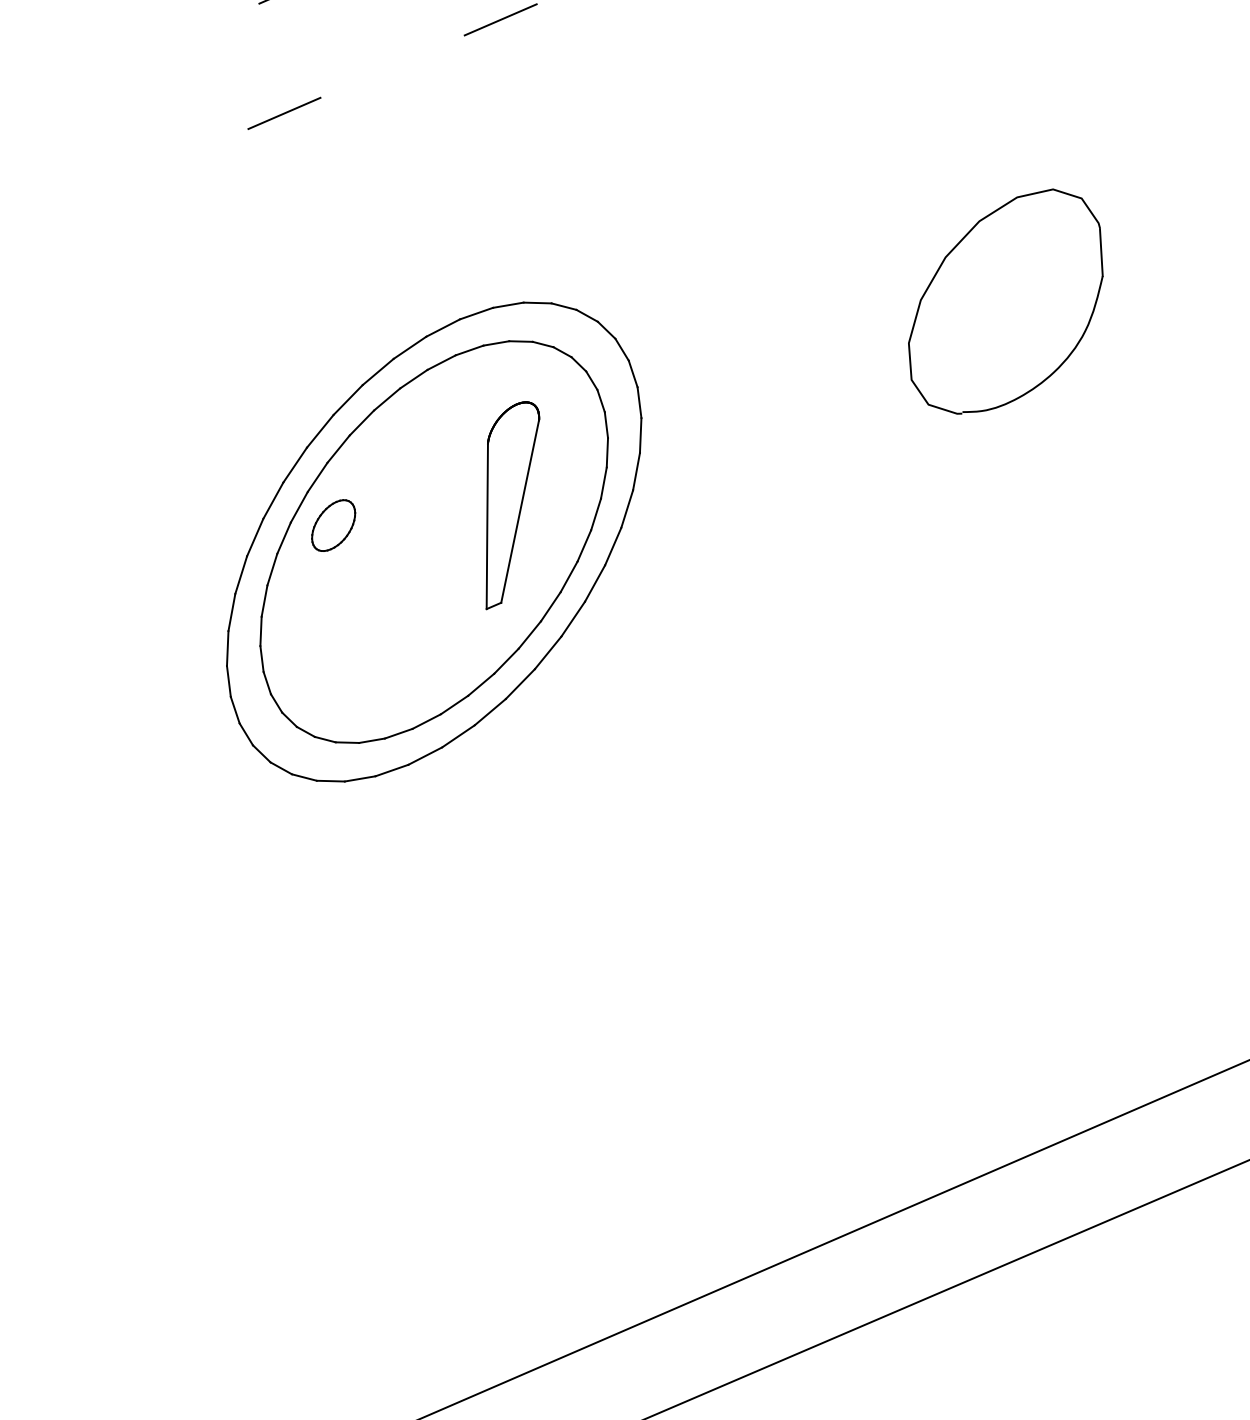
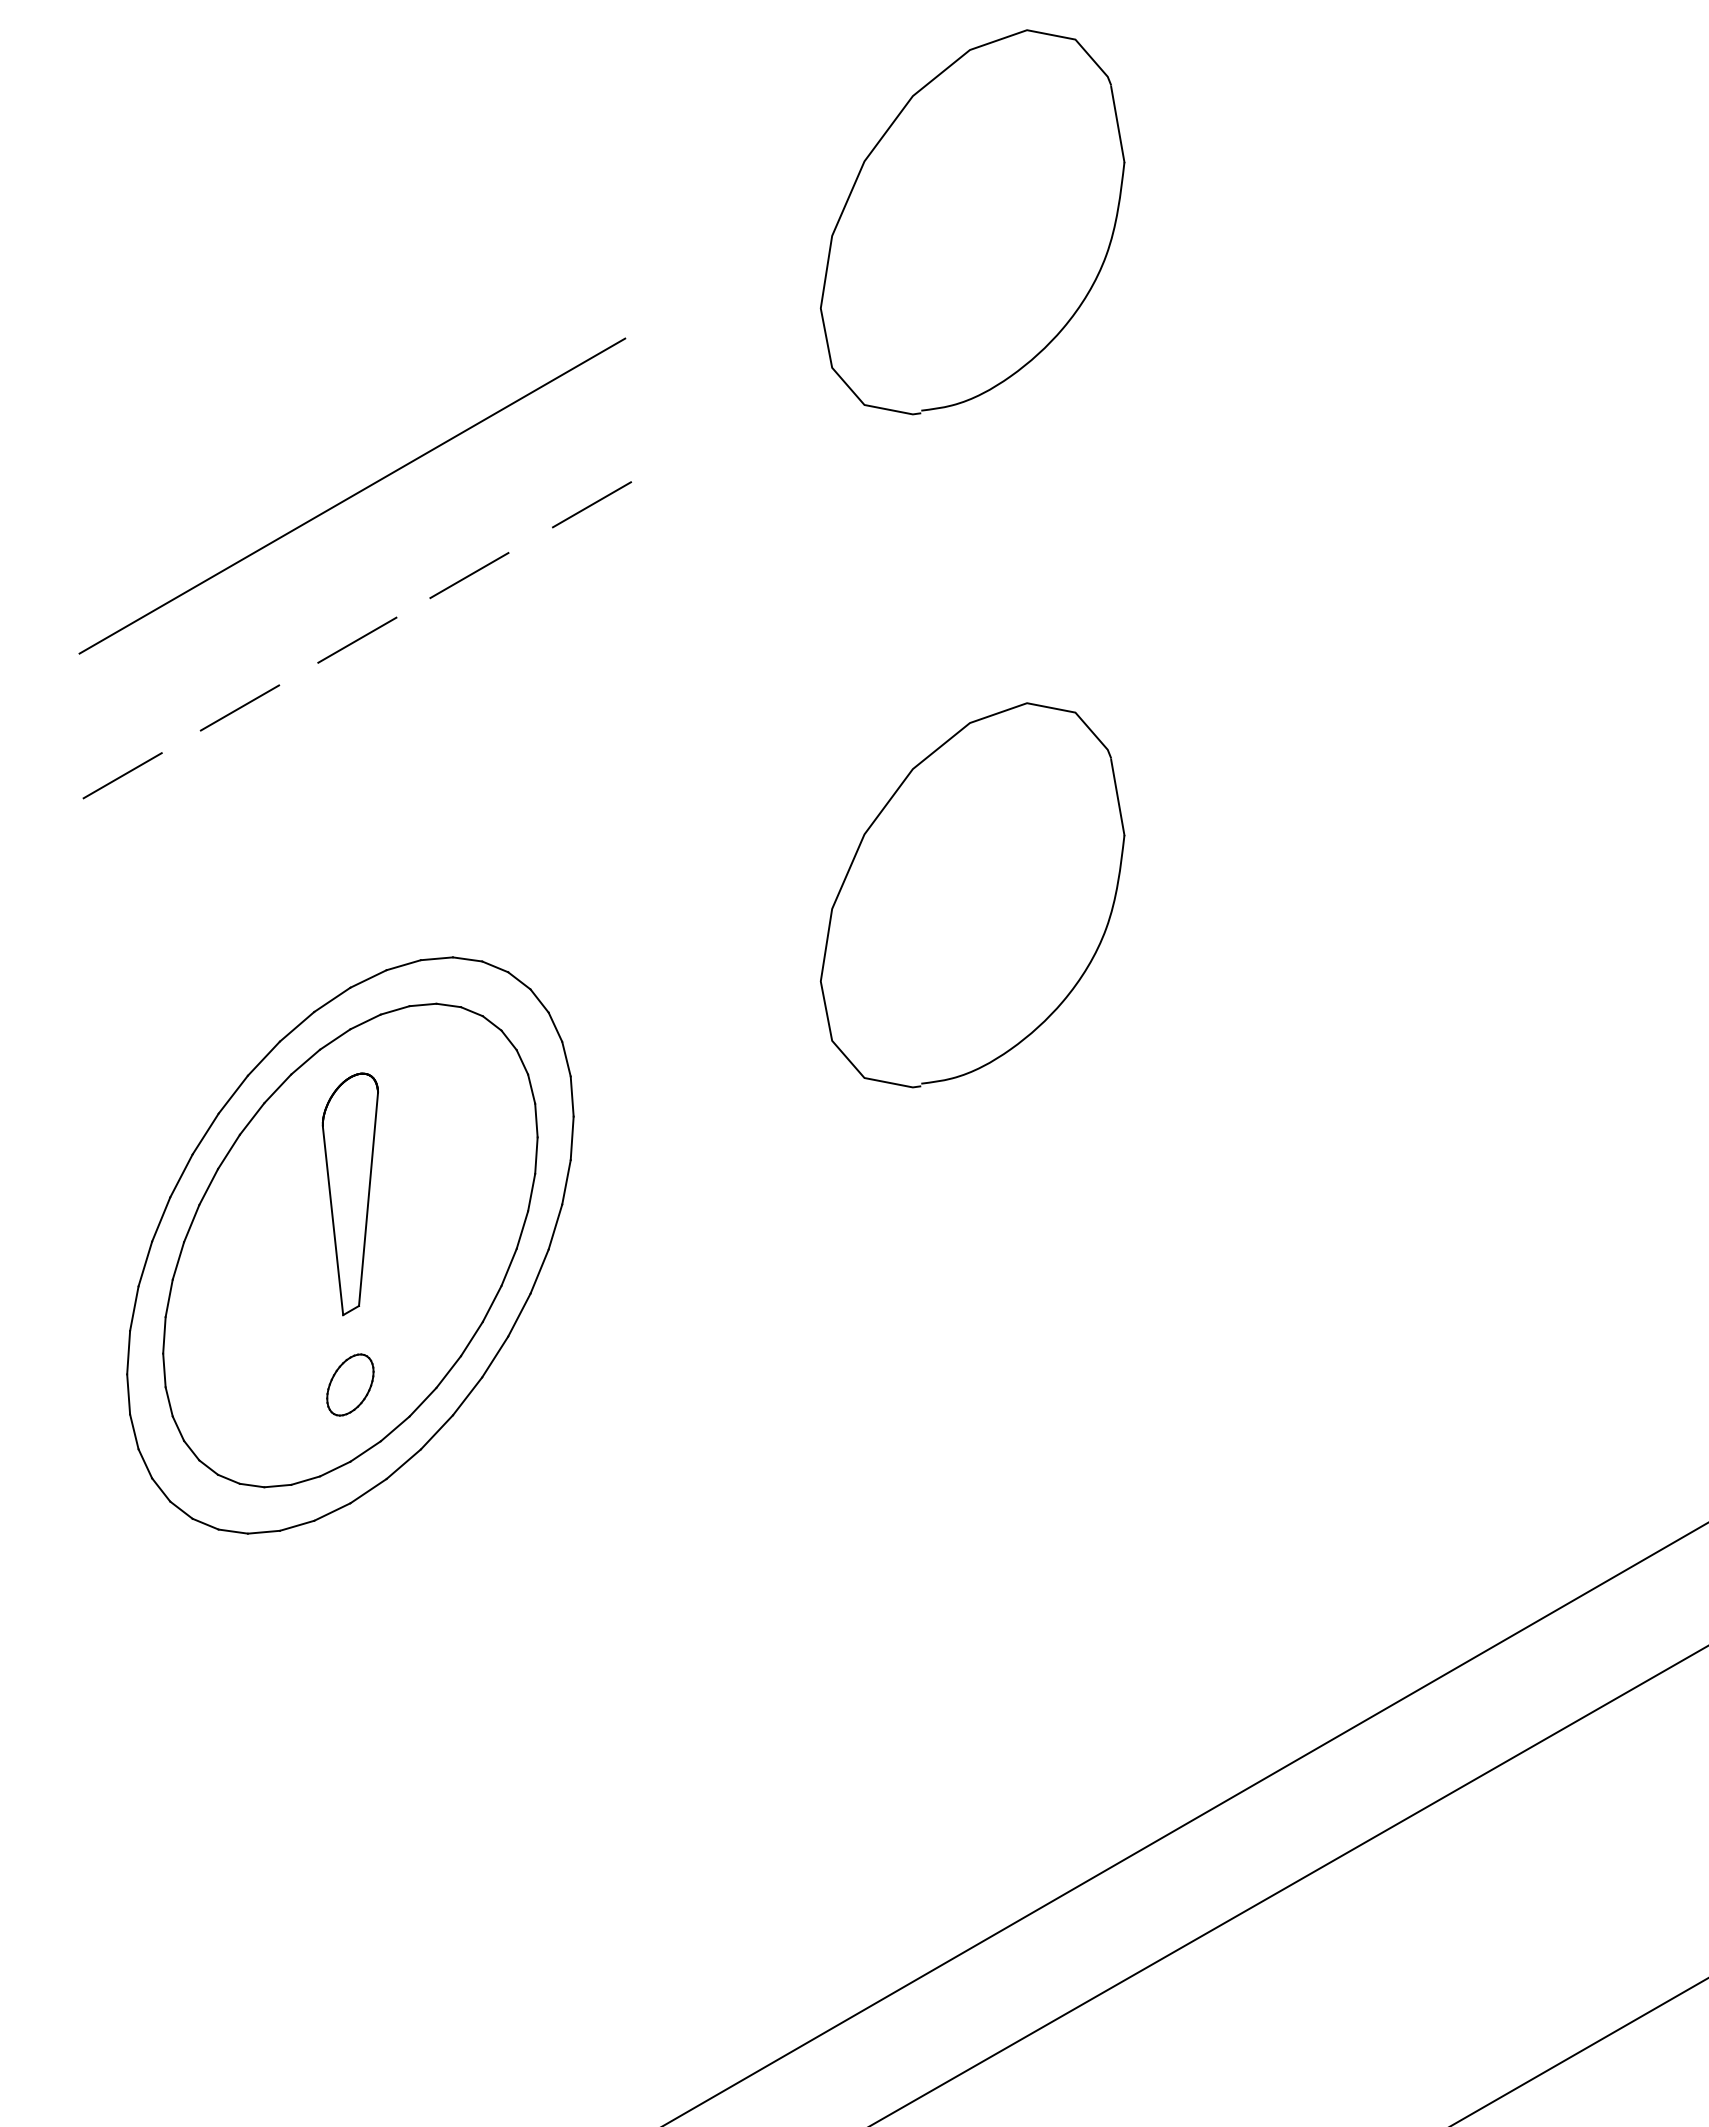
line: (392, 66) -> (239, 707), added
part: (1006, 301) -> (972, 895), size x1.43
part: (504, 505) -> (349, 1194), moved
part: (333, 525) -> (350, 1384), moved

